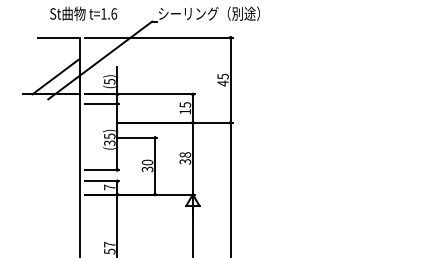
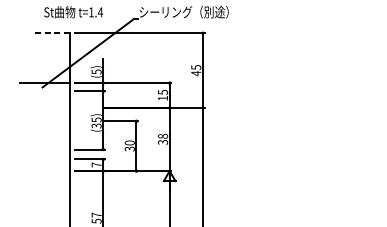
text: (113, 13) -> (99, 11), t=1.6 -> t=1.4
line: (58, 37) -> (51, 33), solid -> dashed
line: (55, 76) -> (48, 67), removed

